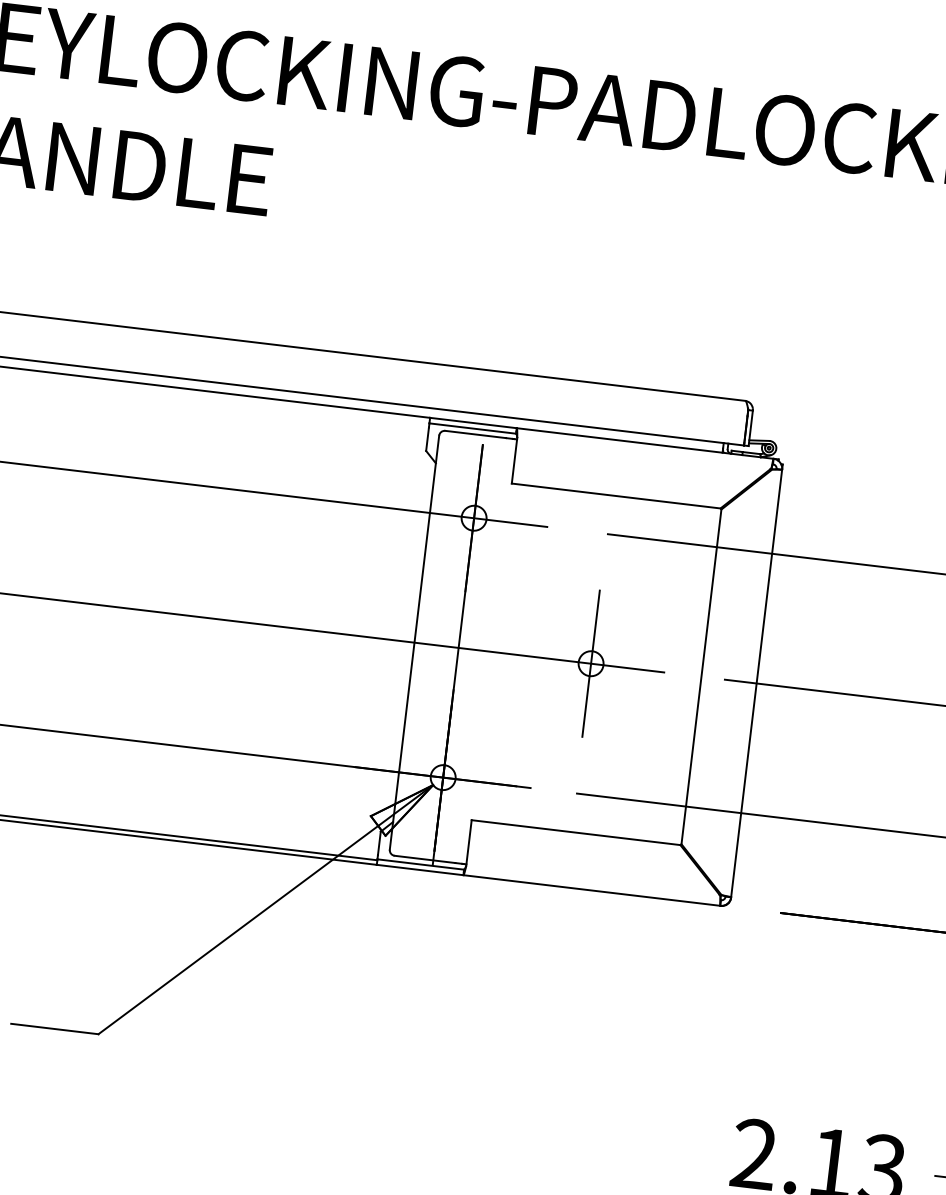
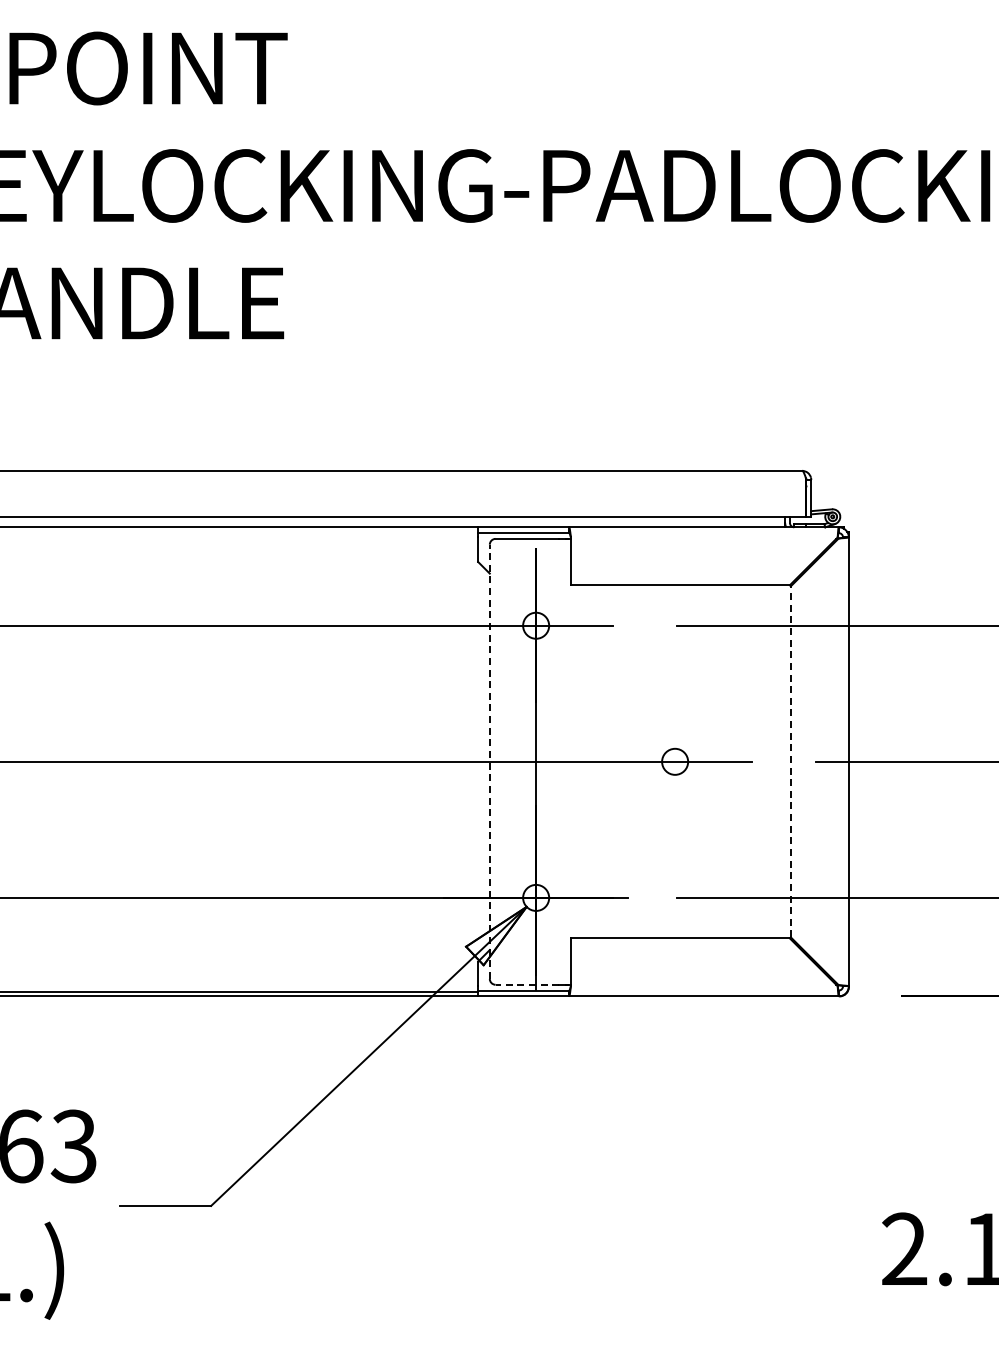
line: (414, 642) -> (489, 761), solid -> dashed
line: (591, 663) -> (675, 761), removed
line: (701, 676) -> (790, 761), solid -> dashed
line: (425, 859) -> (527, 984), solid -> dashed

